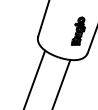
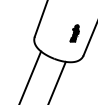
part: (77, 30) -> (74, 32), size x0.6

